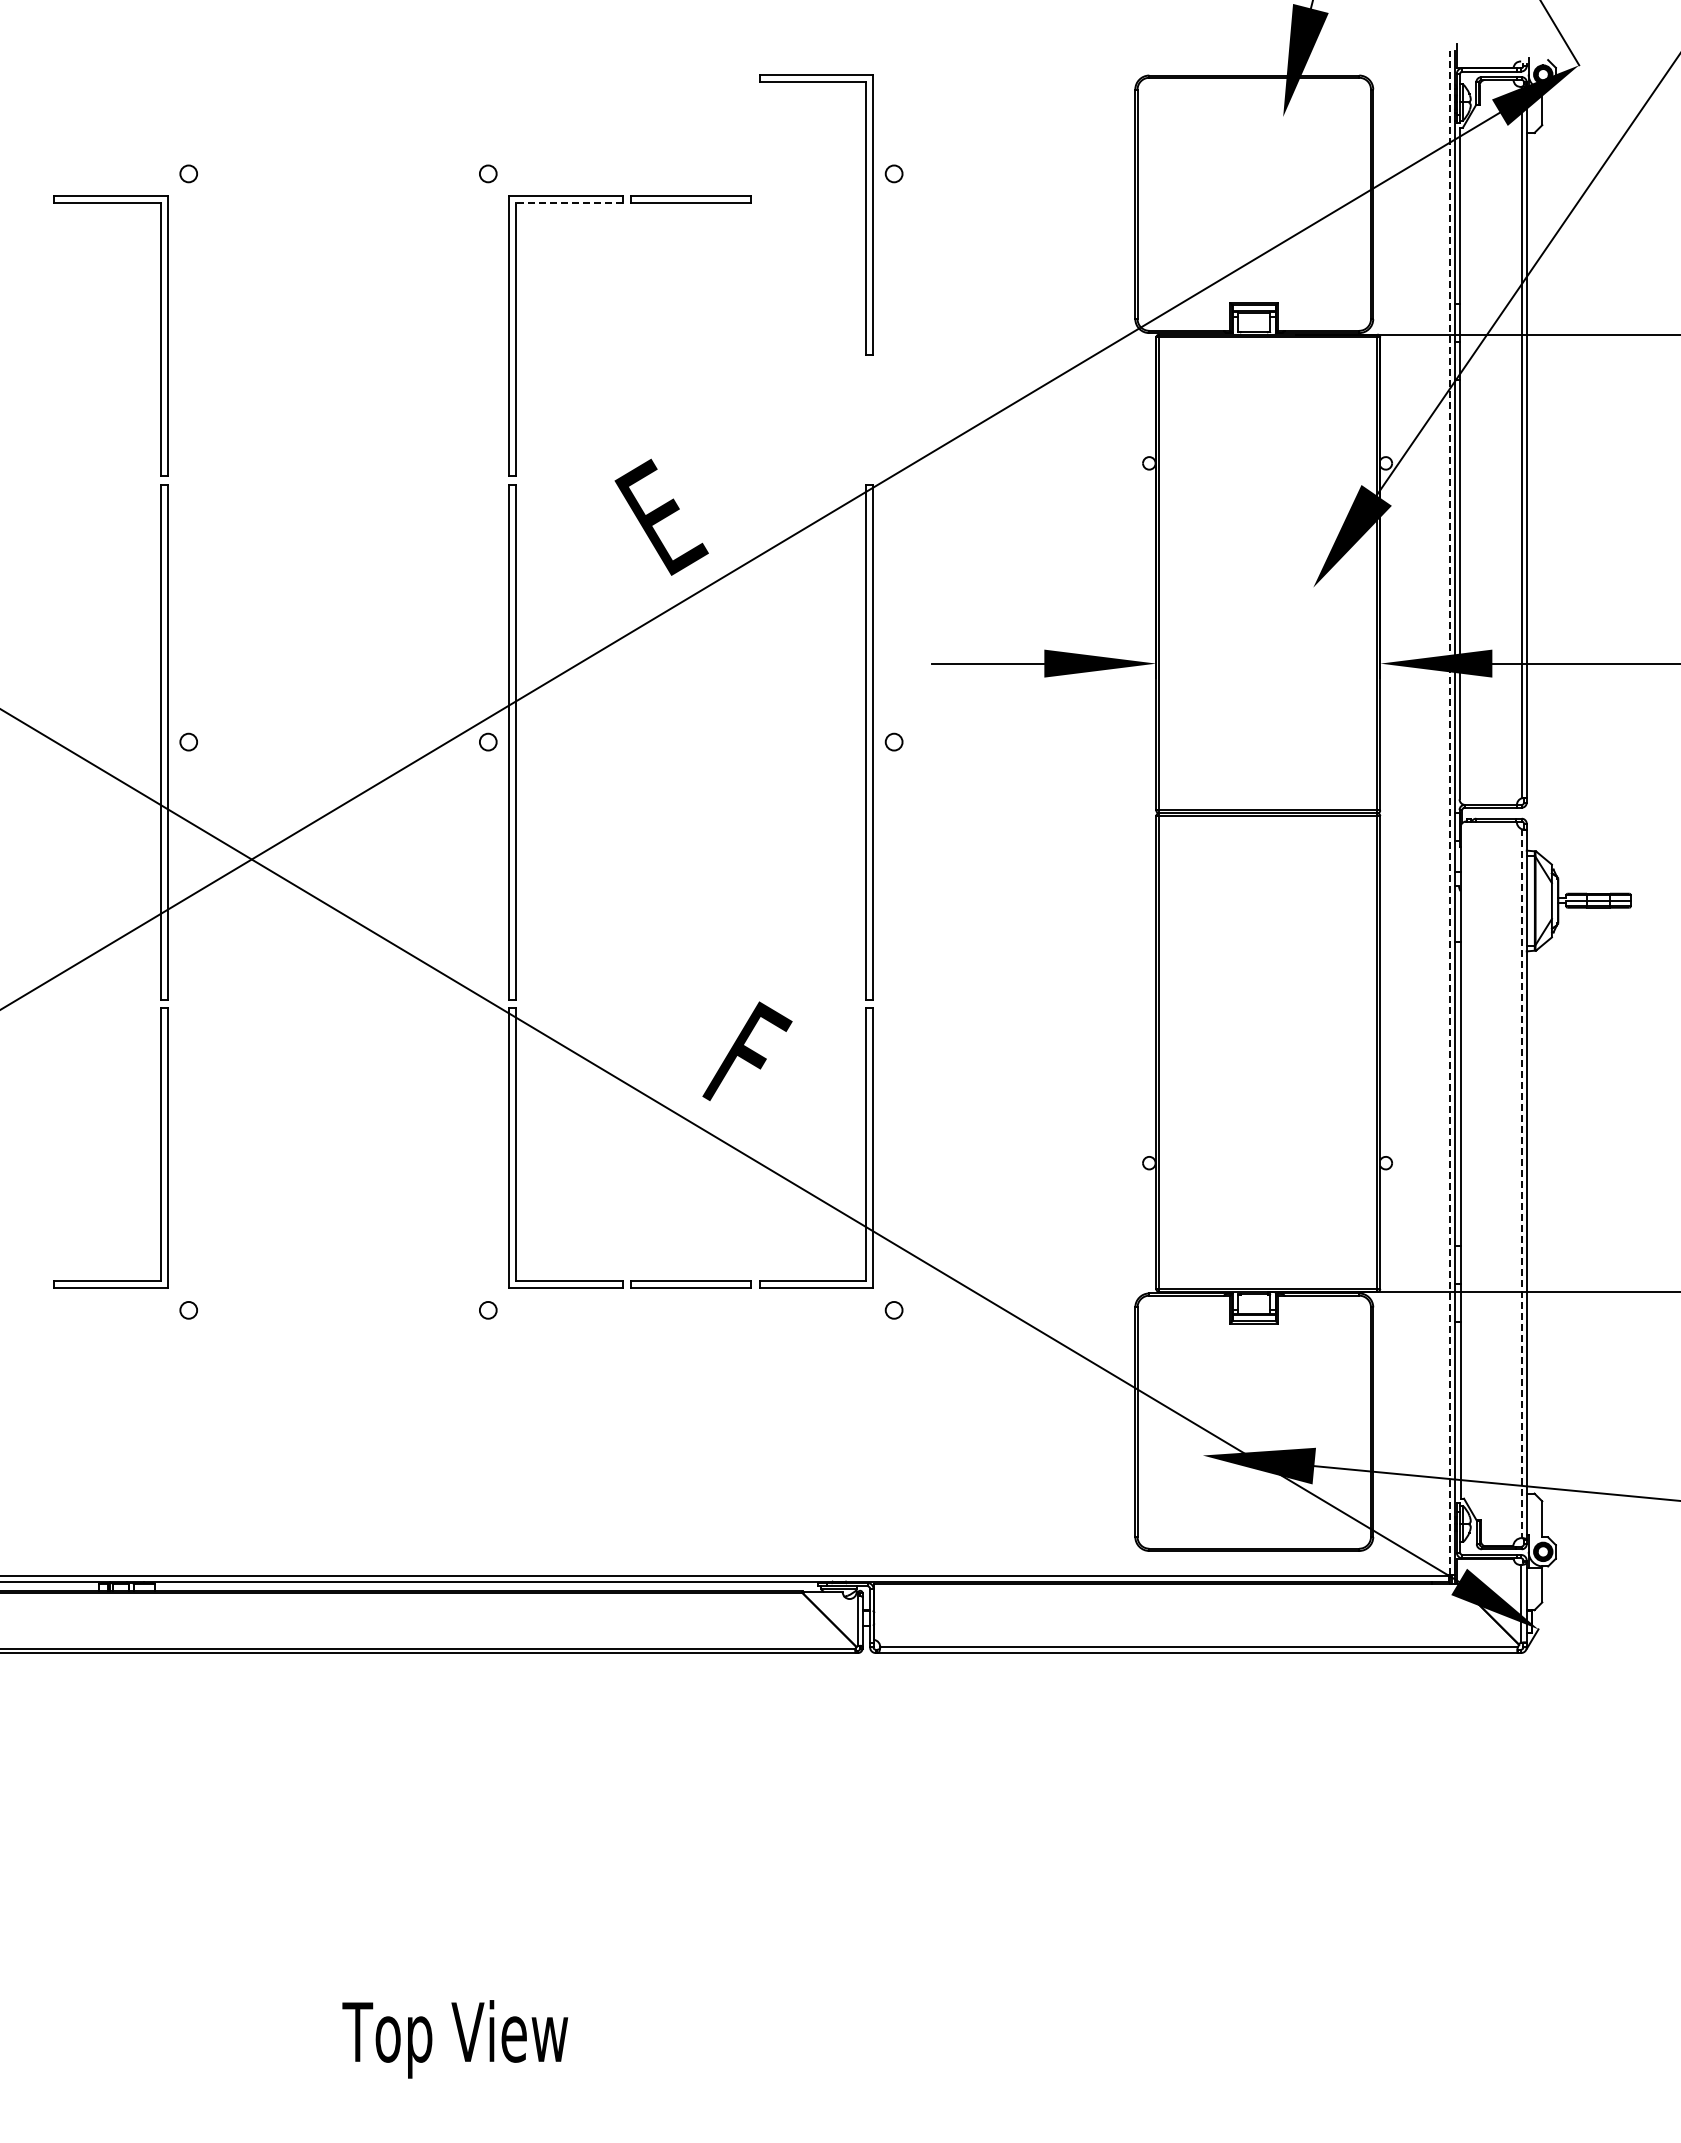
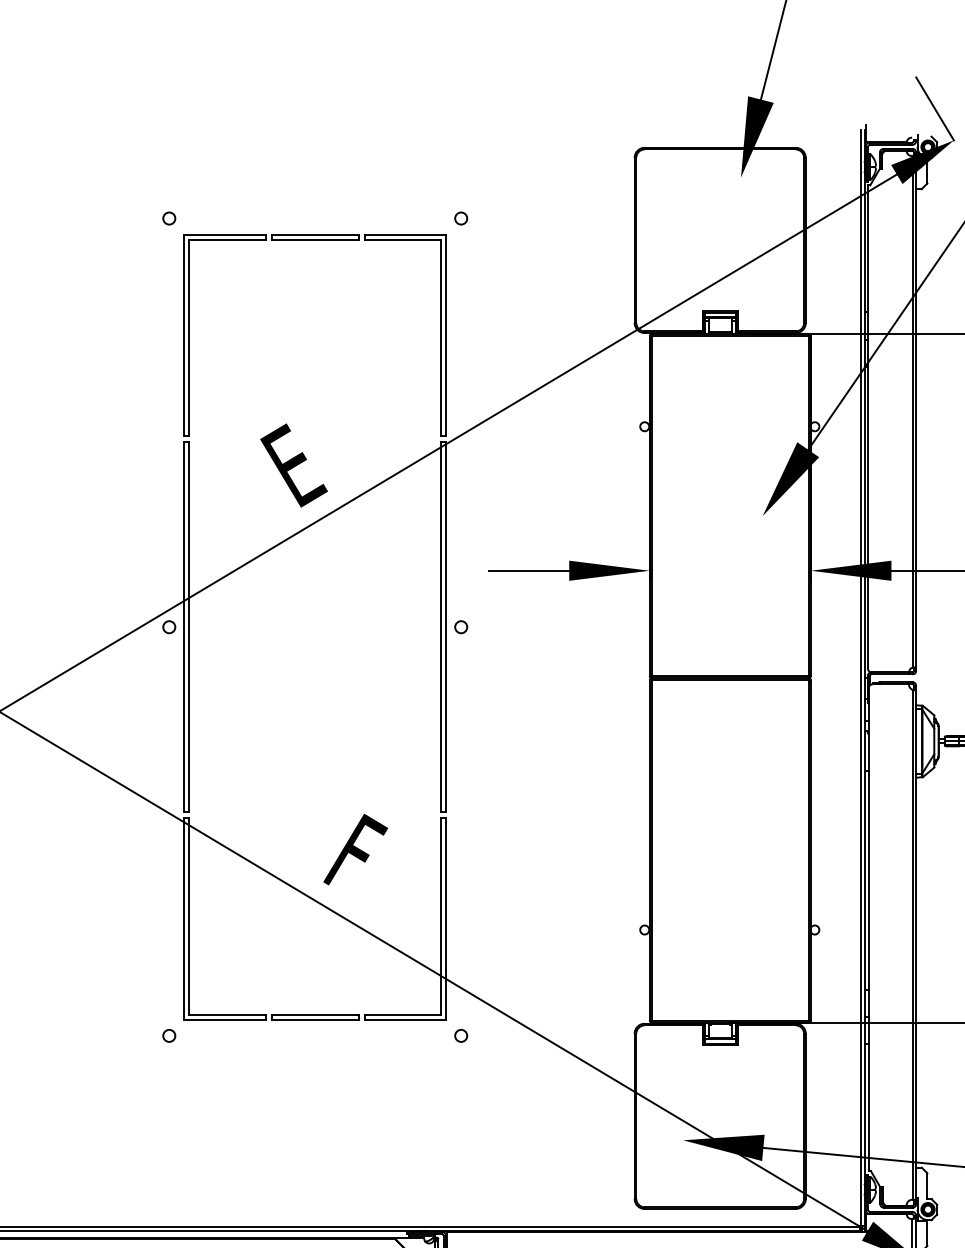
line: (568, 203) -> (226, 239), dashed -> solid
part: (865, 214) -> (440, 334), moved
line: (1449, 812) -> (860, 677), dashed -> solid
line: (1521, 1184) -> (912, 945), dashed -> solid

